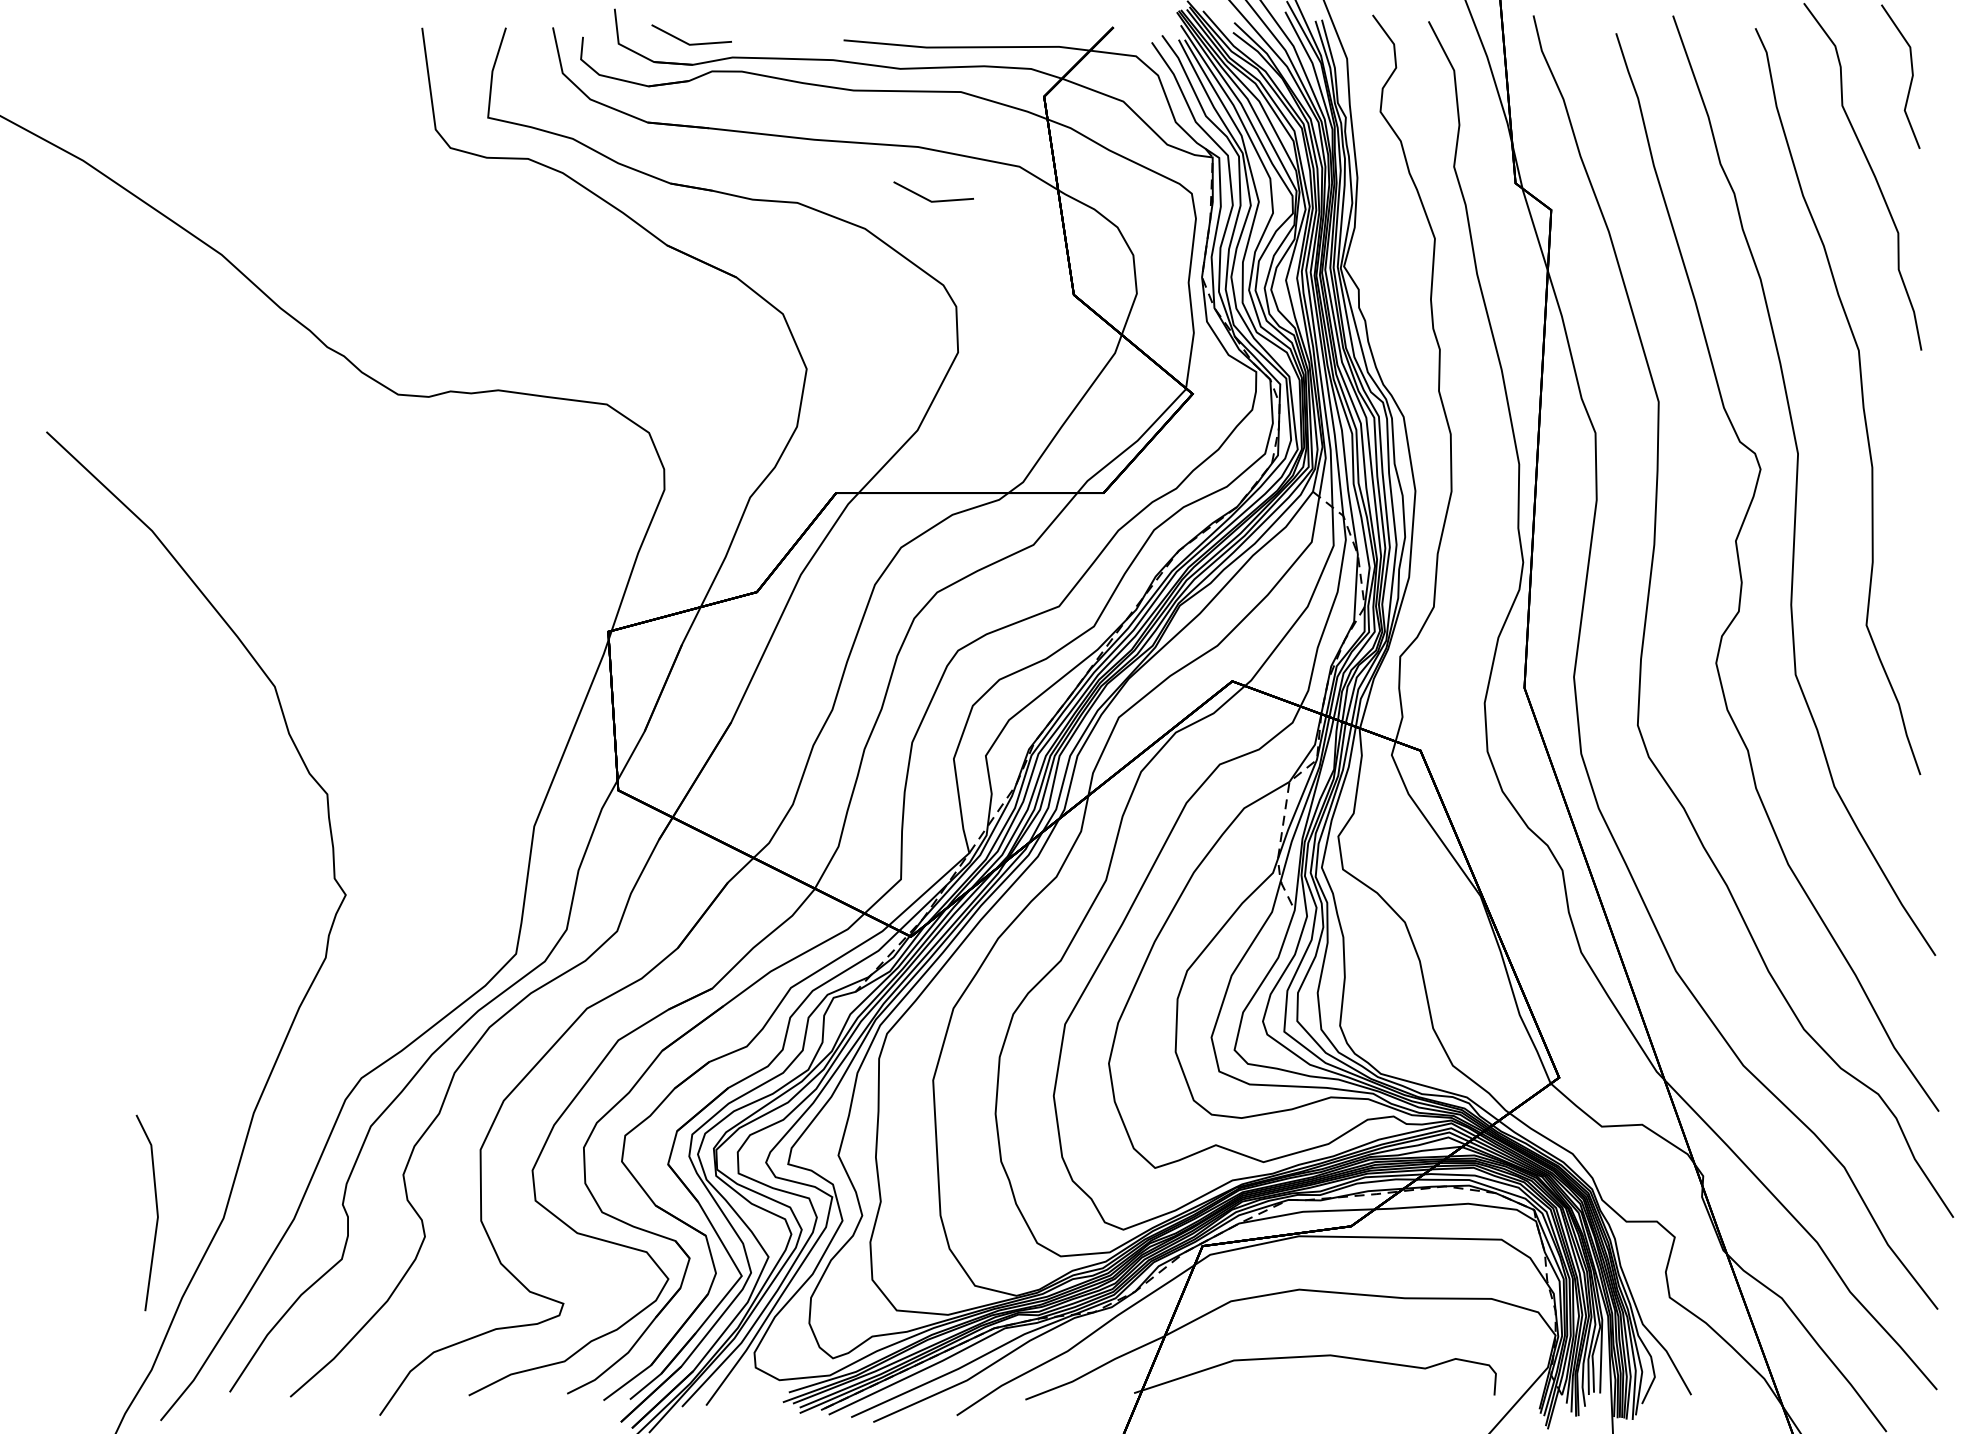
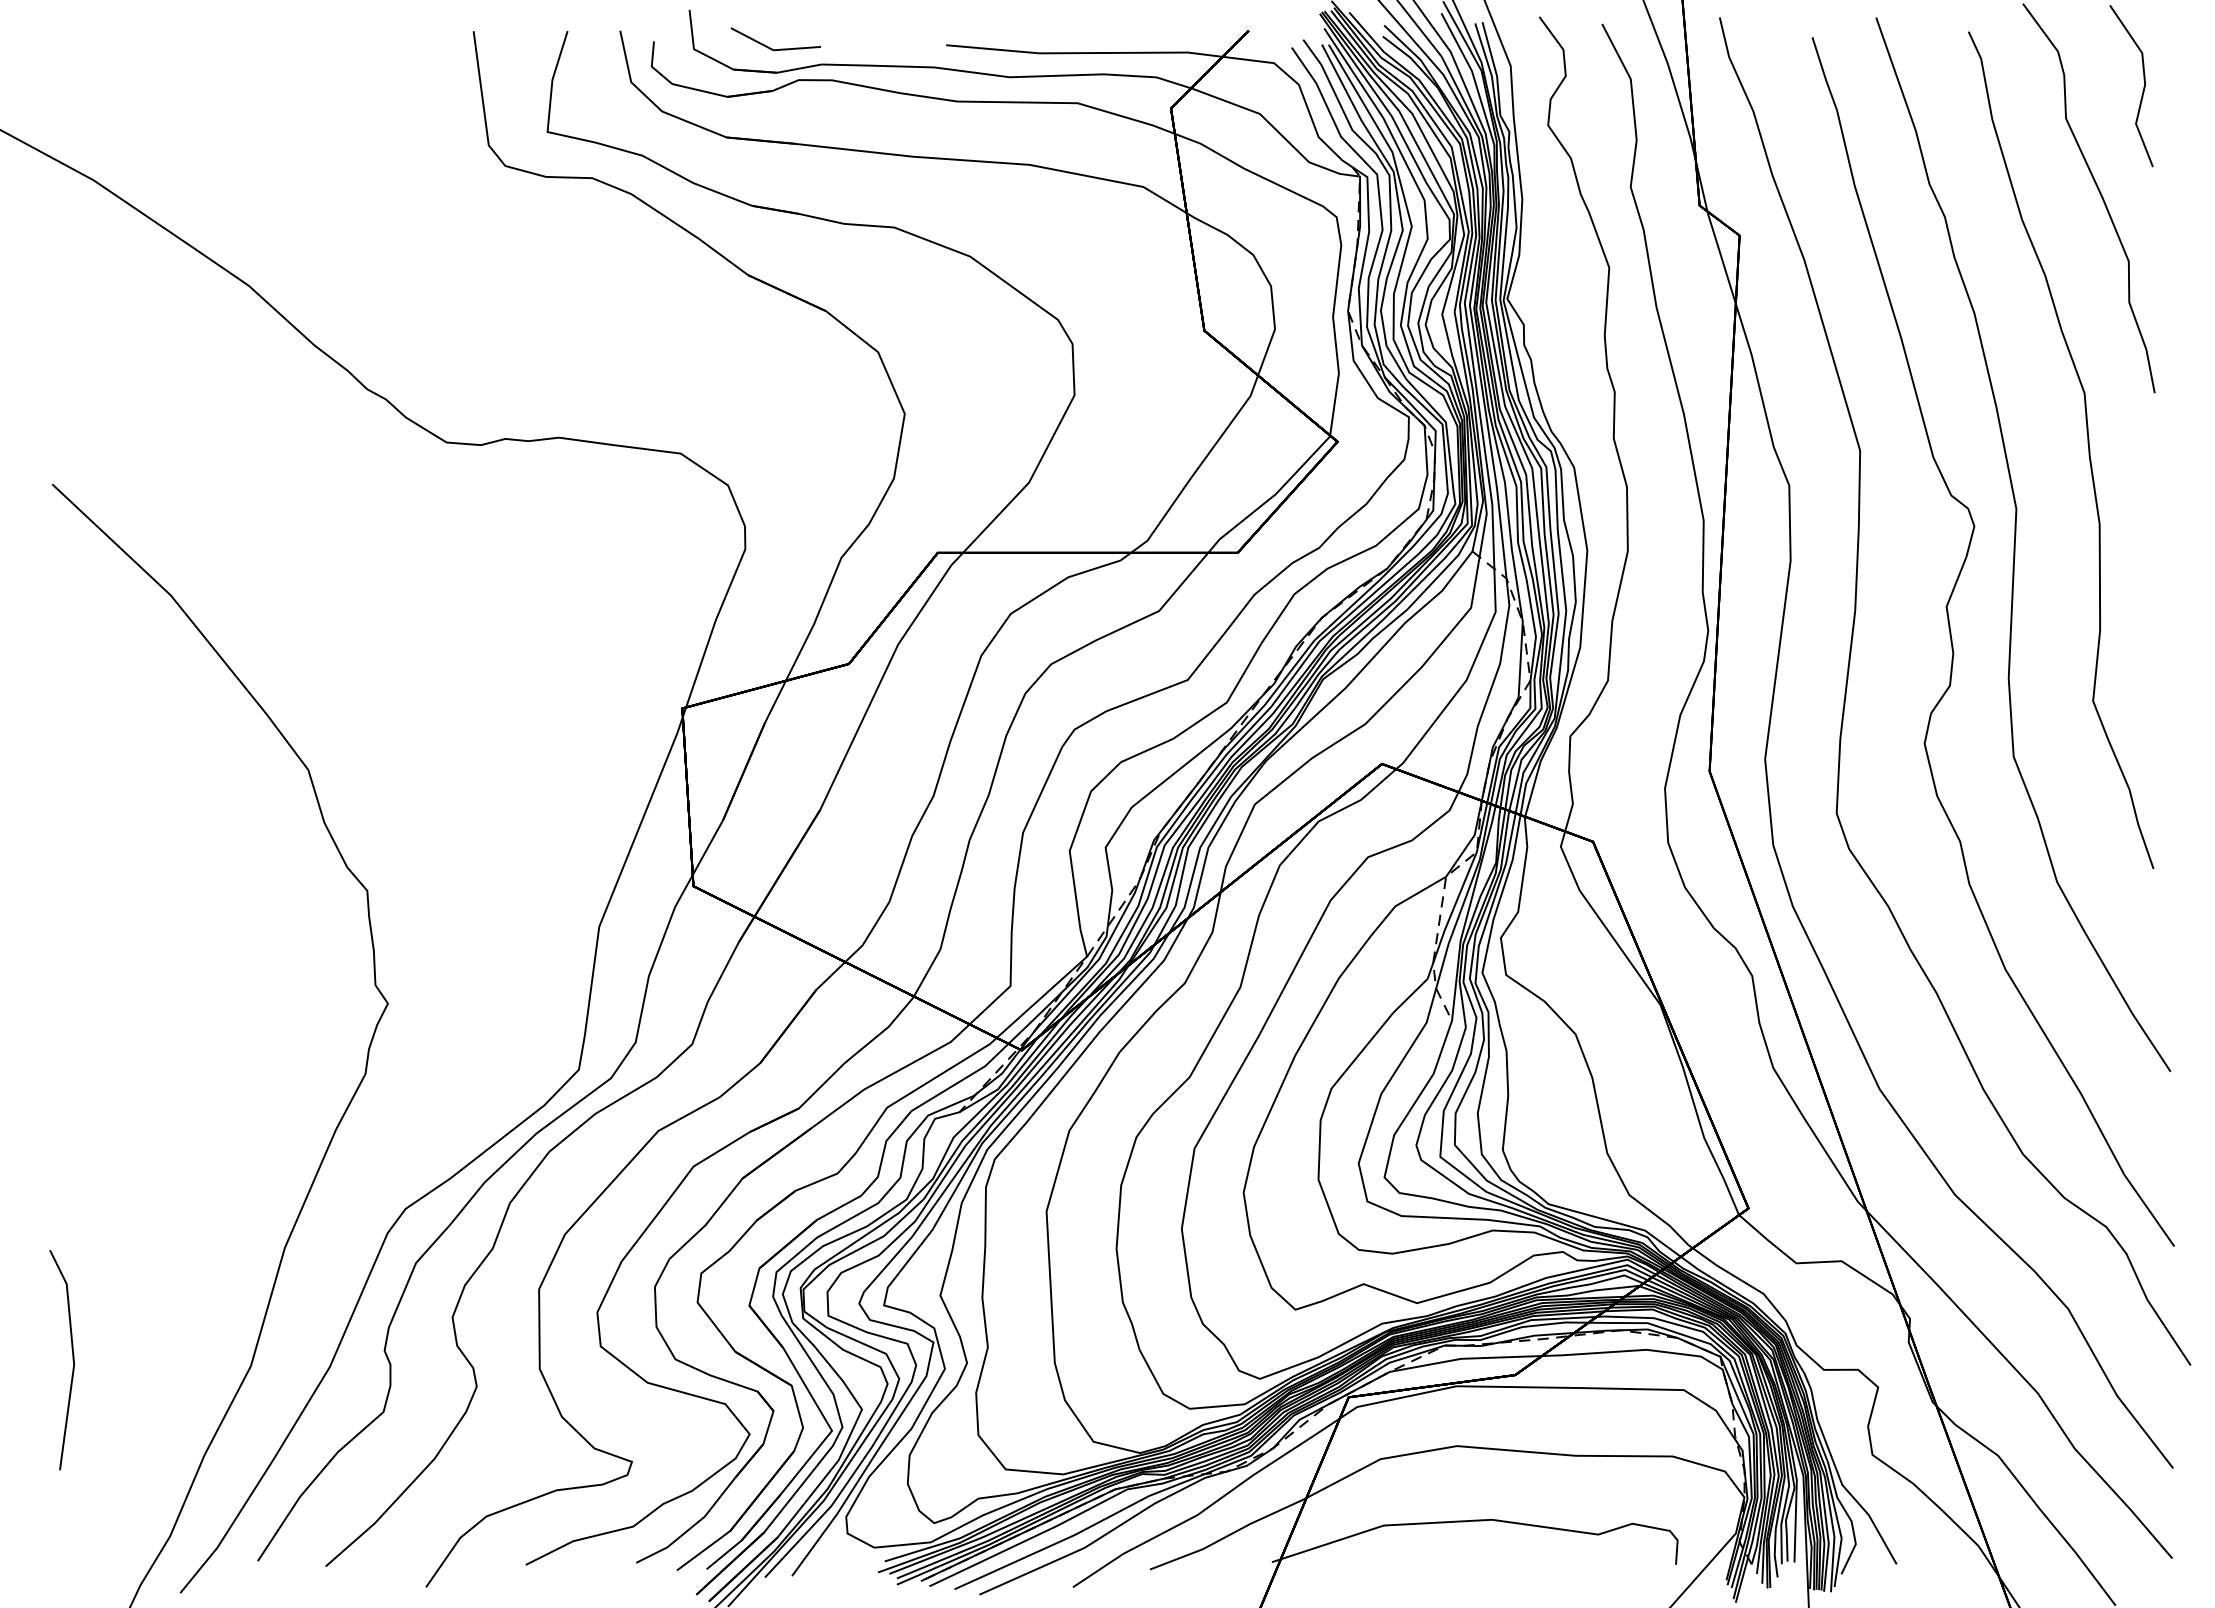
line: (929, 199) -> (1042, 223), removed
line: (156, 1212) -> (72, 1359), moved

